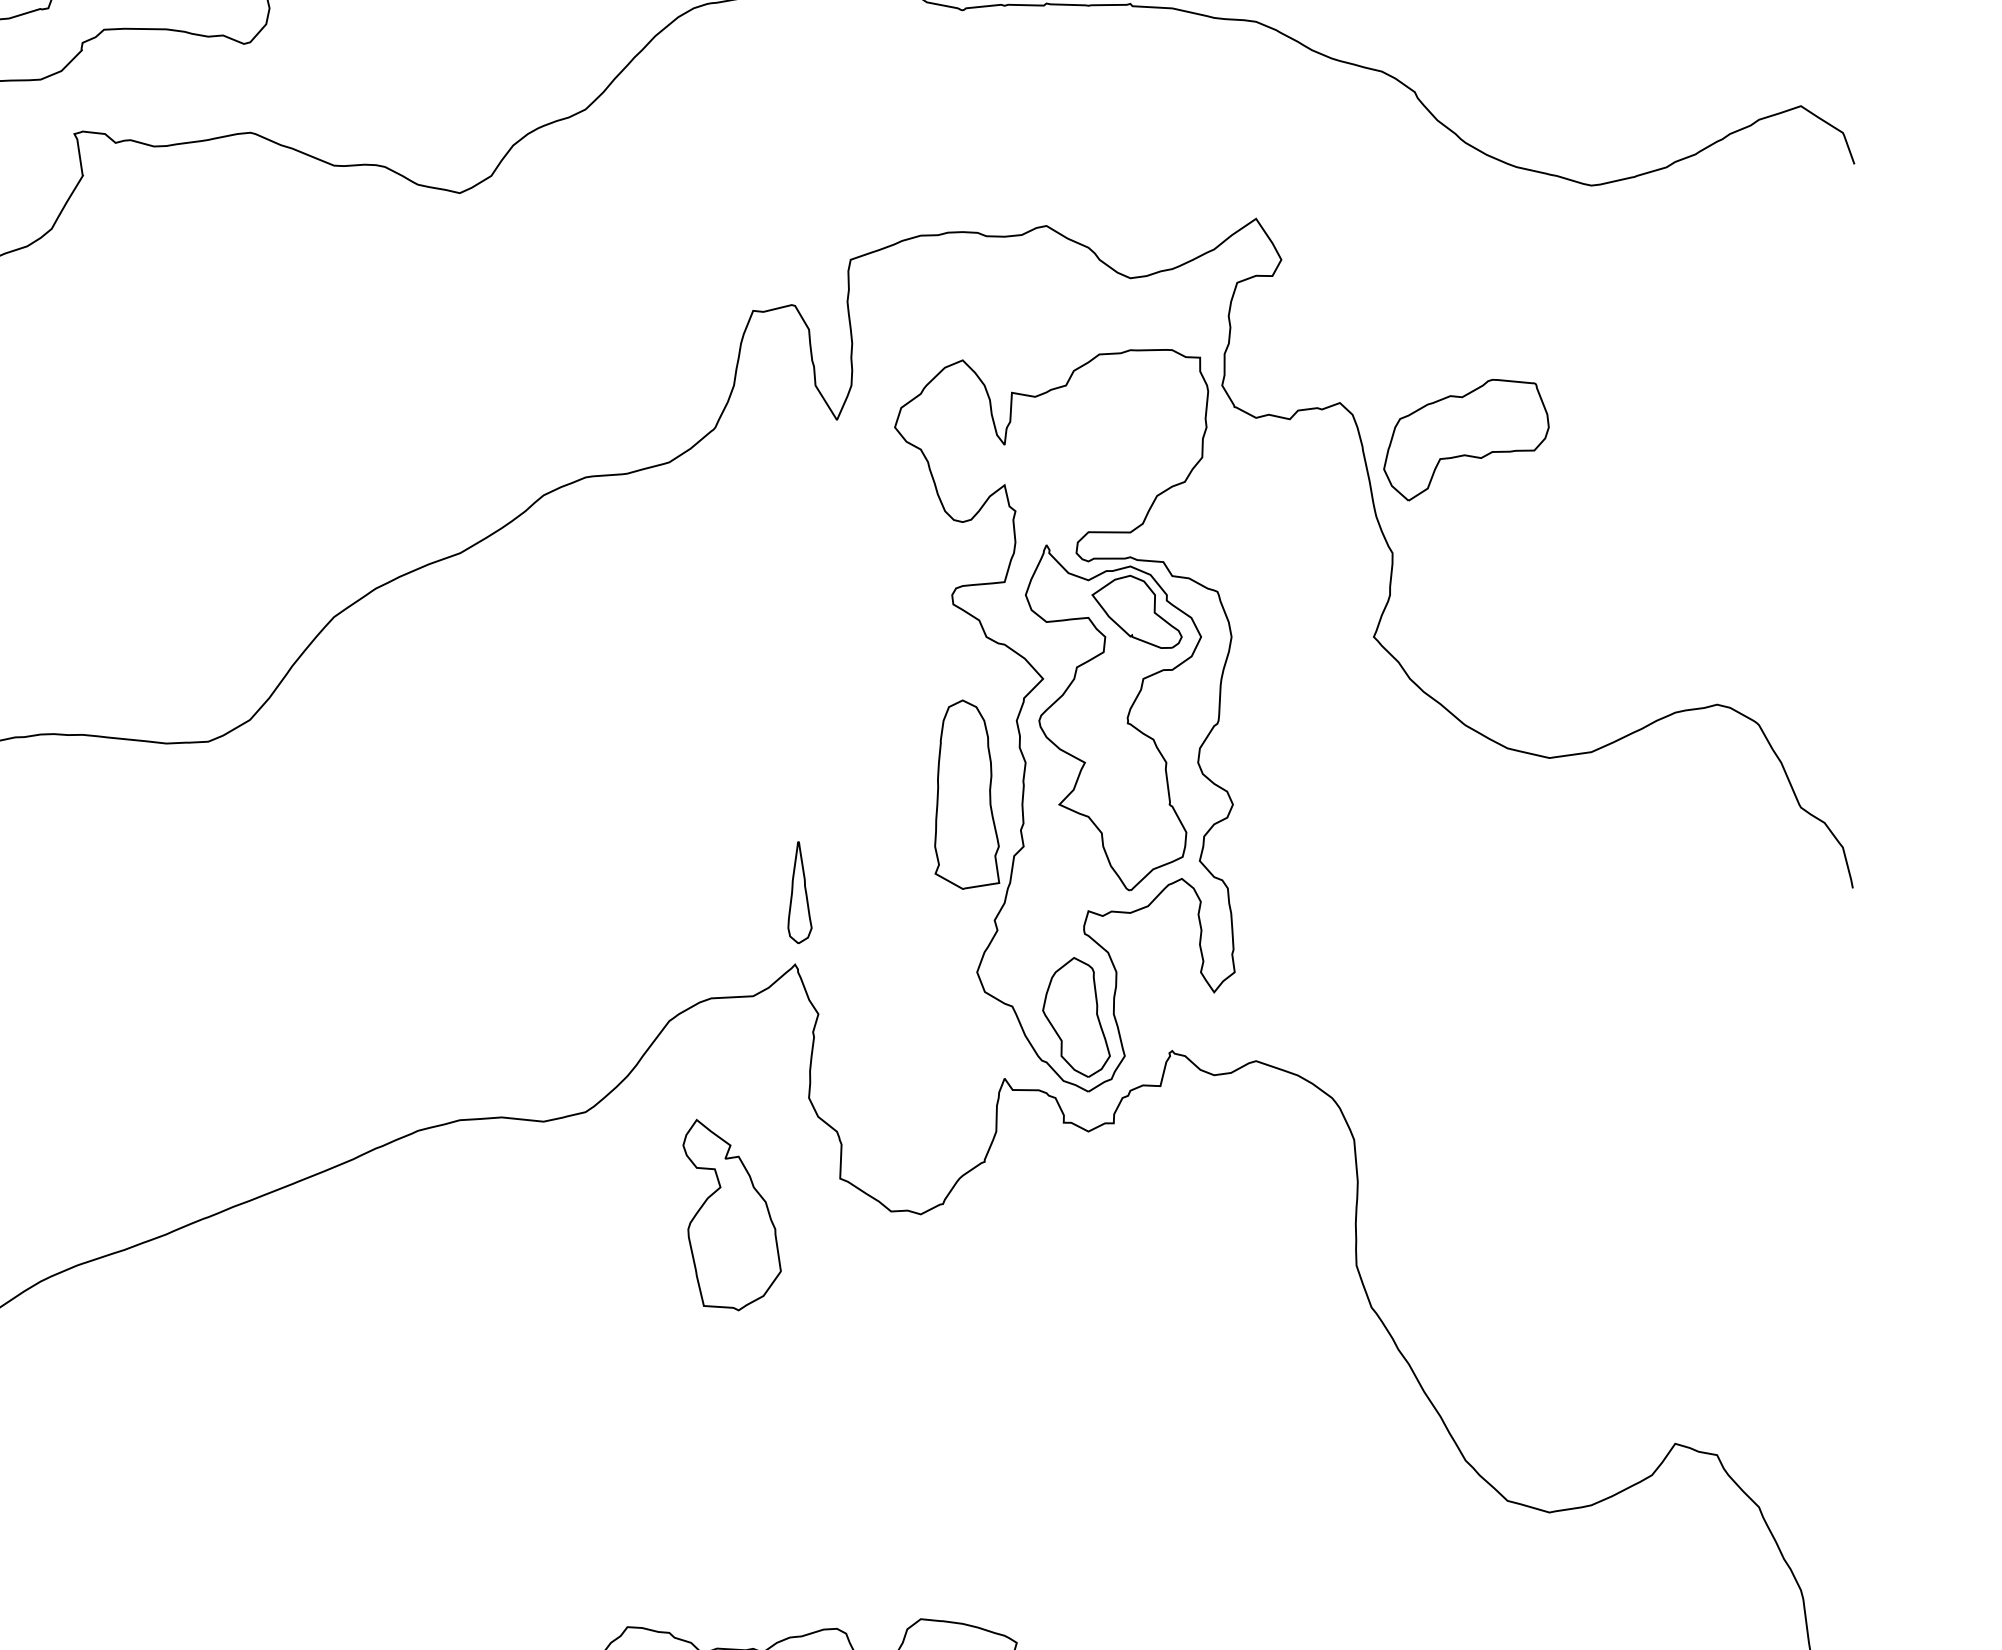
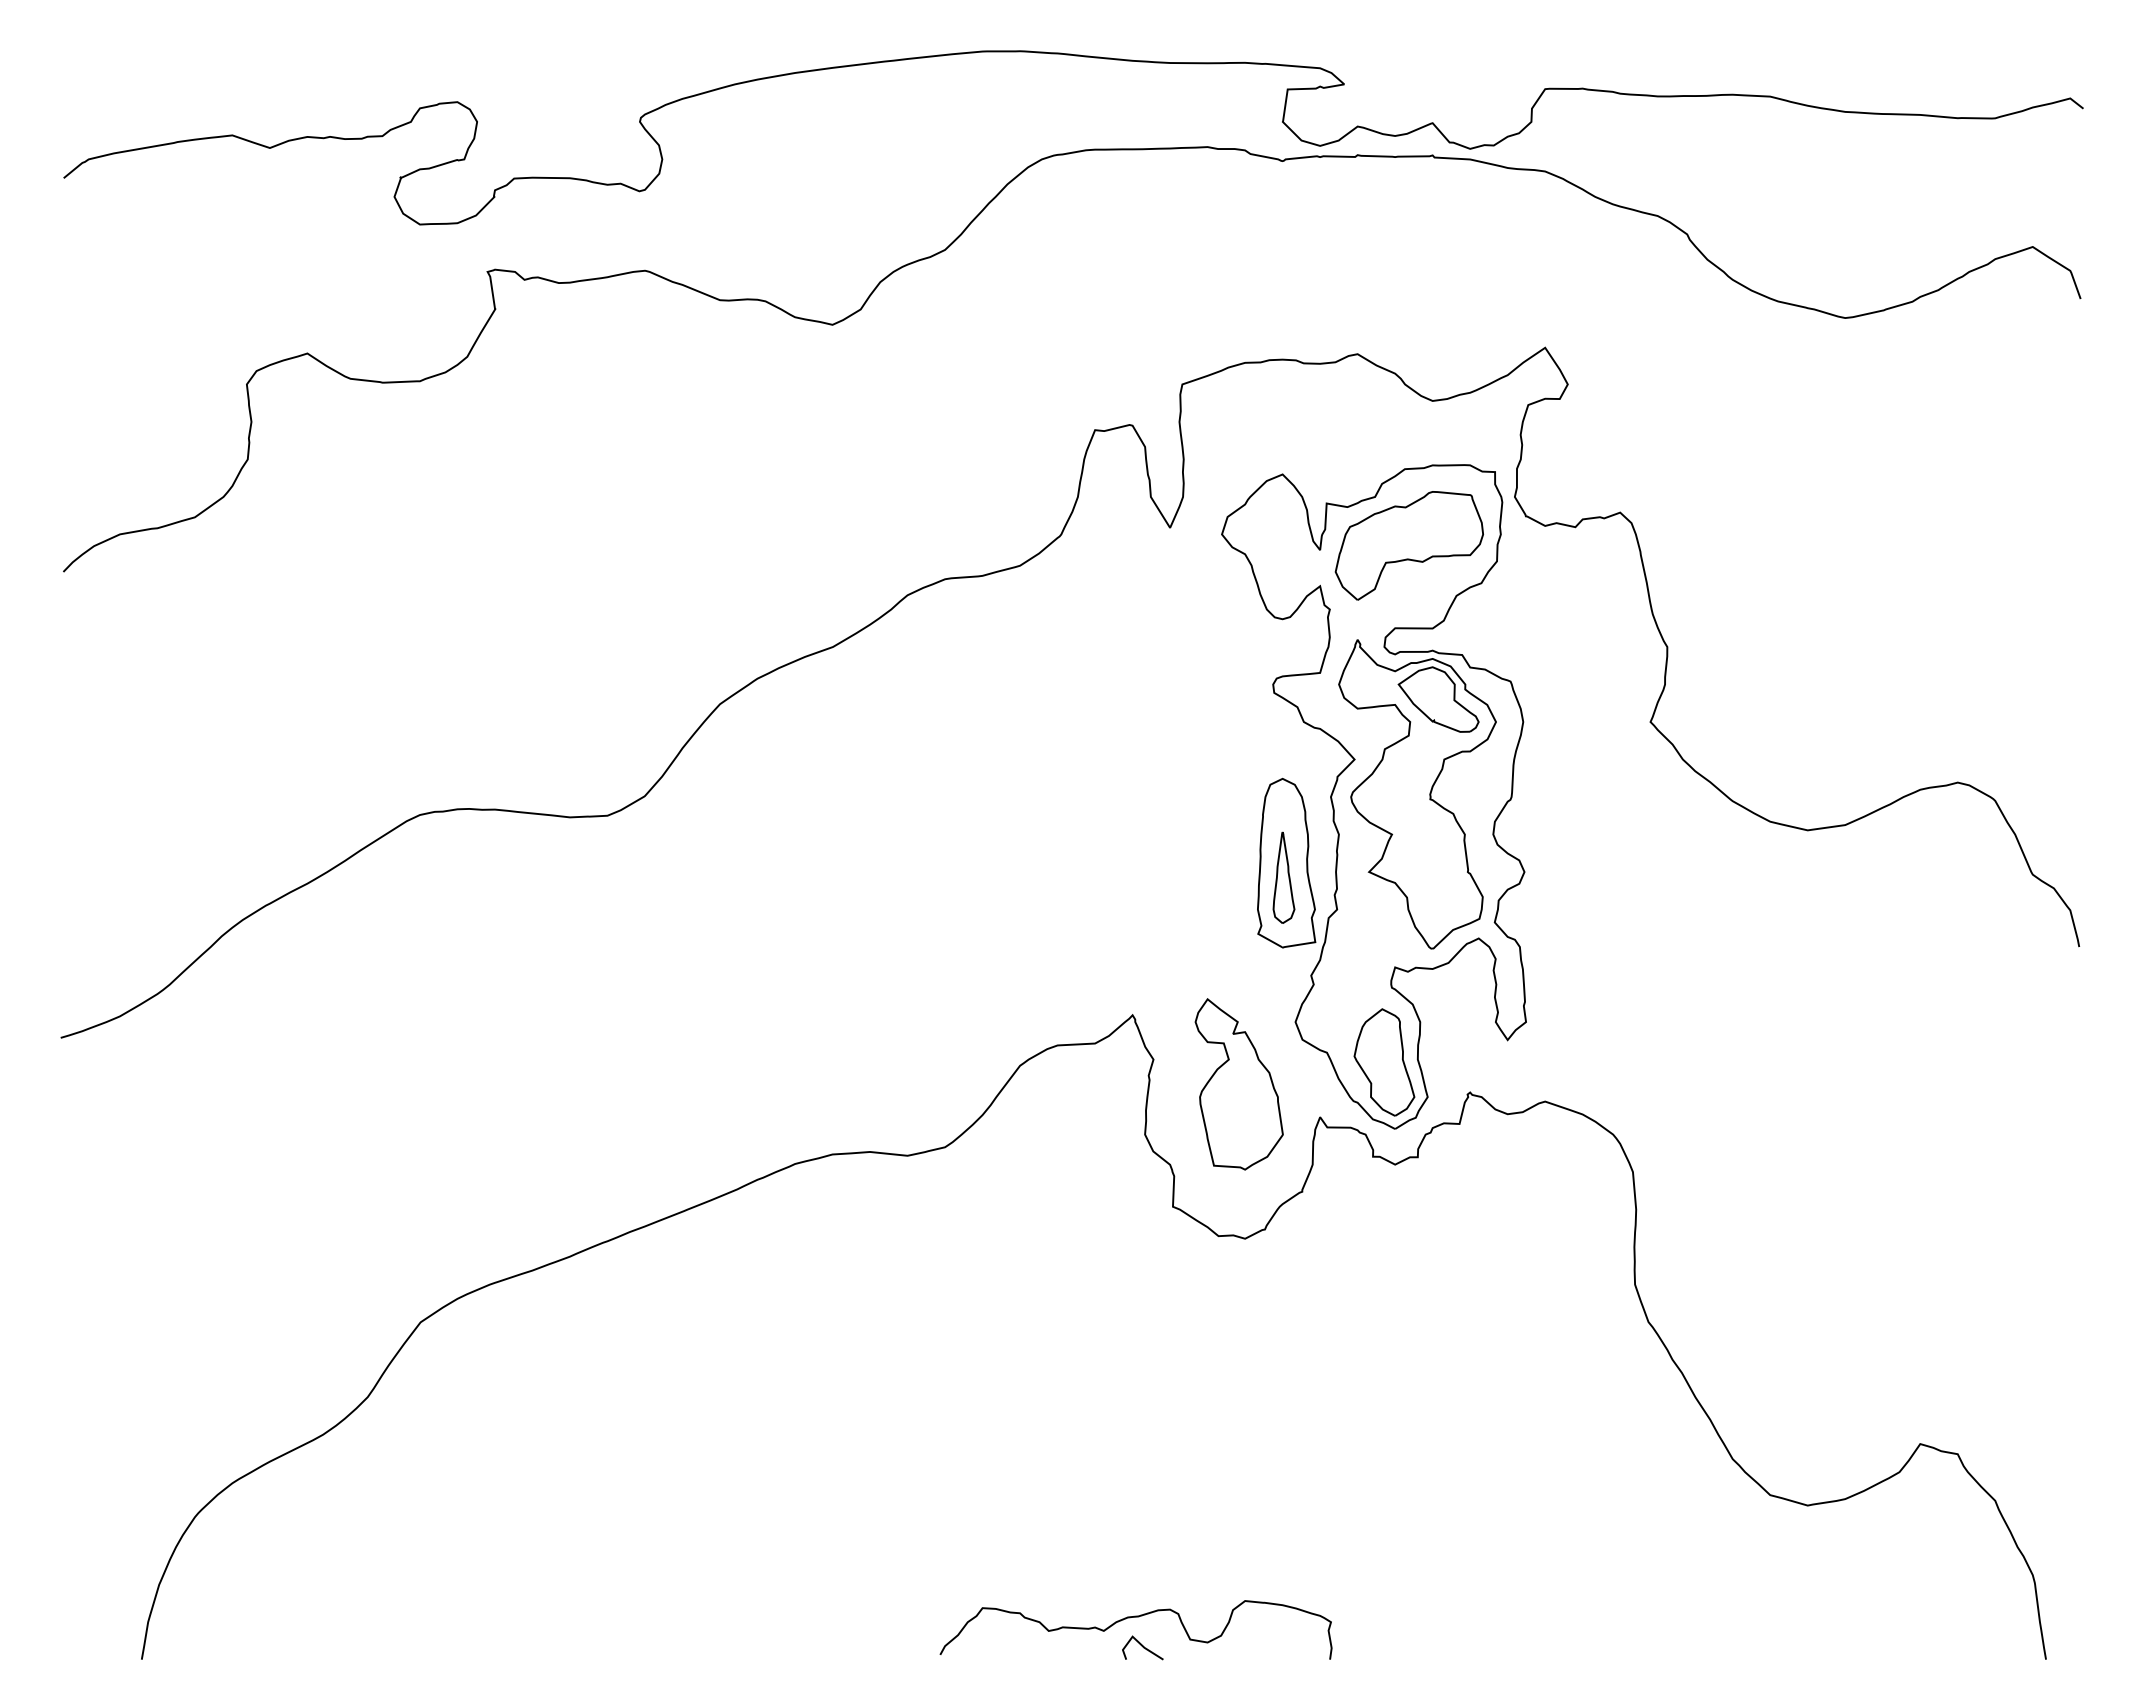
part: (1465, 439) -> (1408, 545), moved
part: (799, 892) -> (1283, 877), moved
part: (731, 1215) -> (1238, 1084), moved

